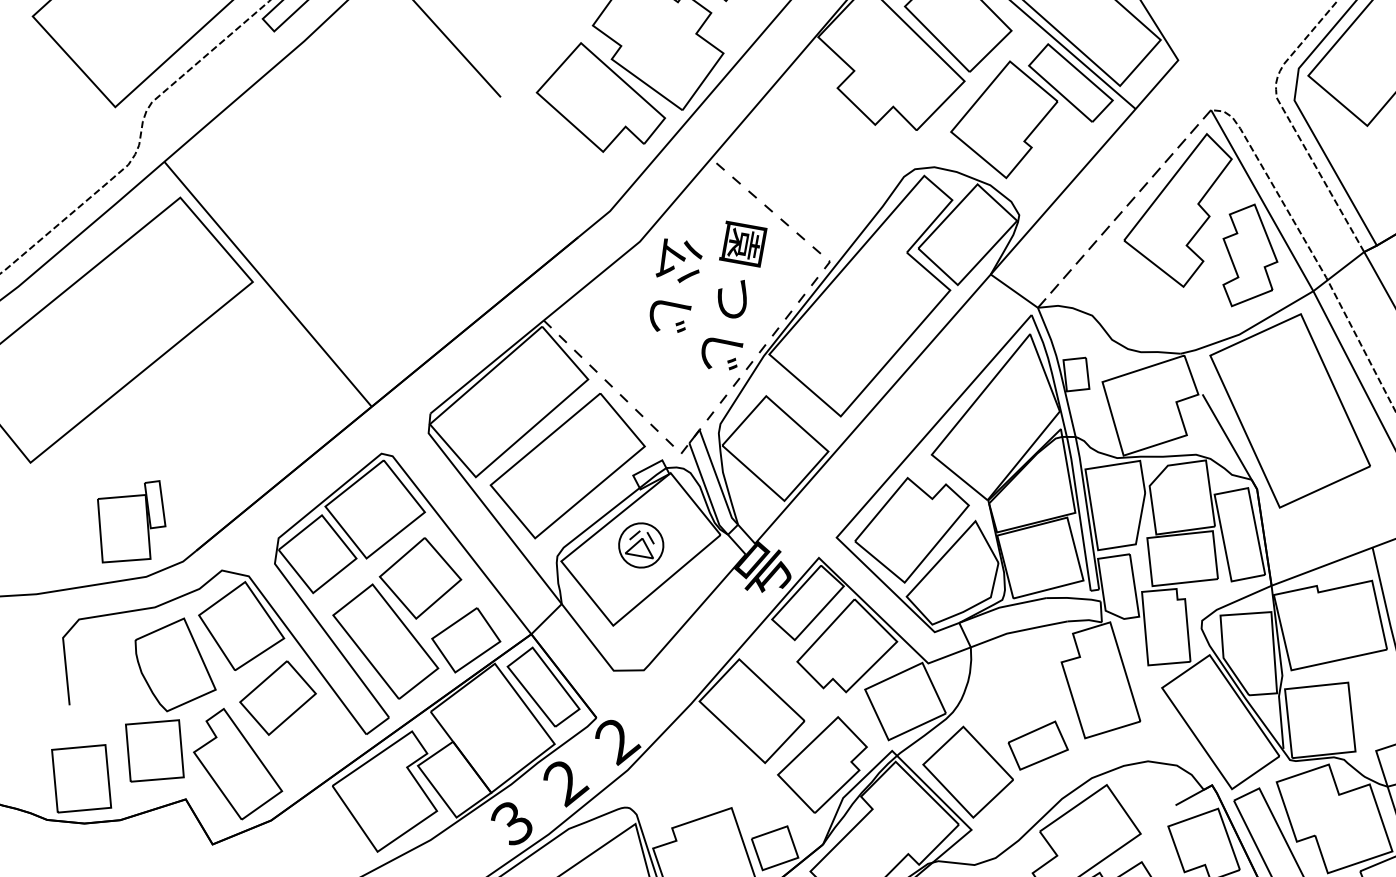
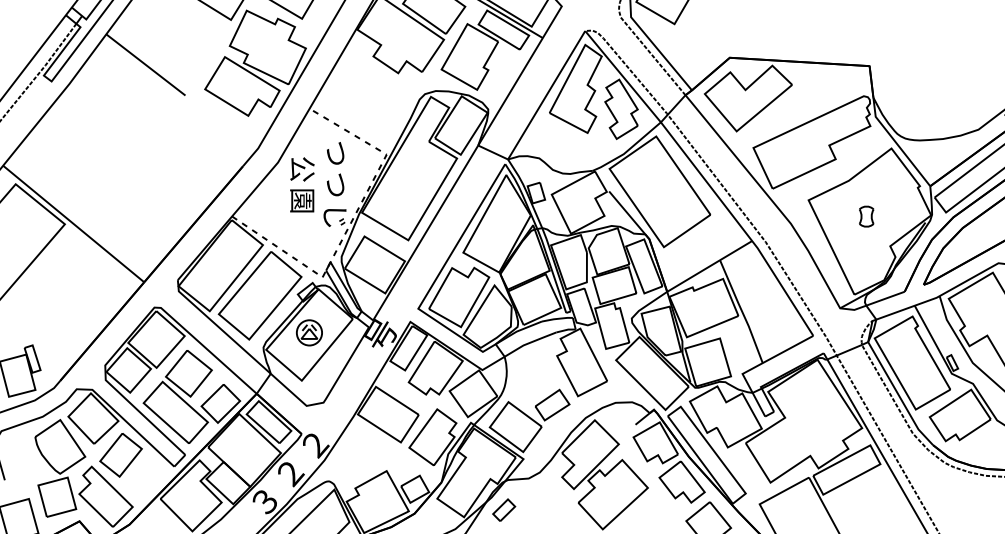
line: (1124, 209) -> (546, 95), dashed -> solid
text: (743, 244) -> (336, 153), 園 -> つ
text: (670, 314) -> (302, 200), じ -> 園

